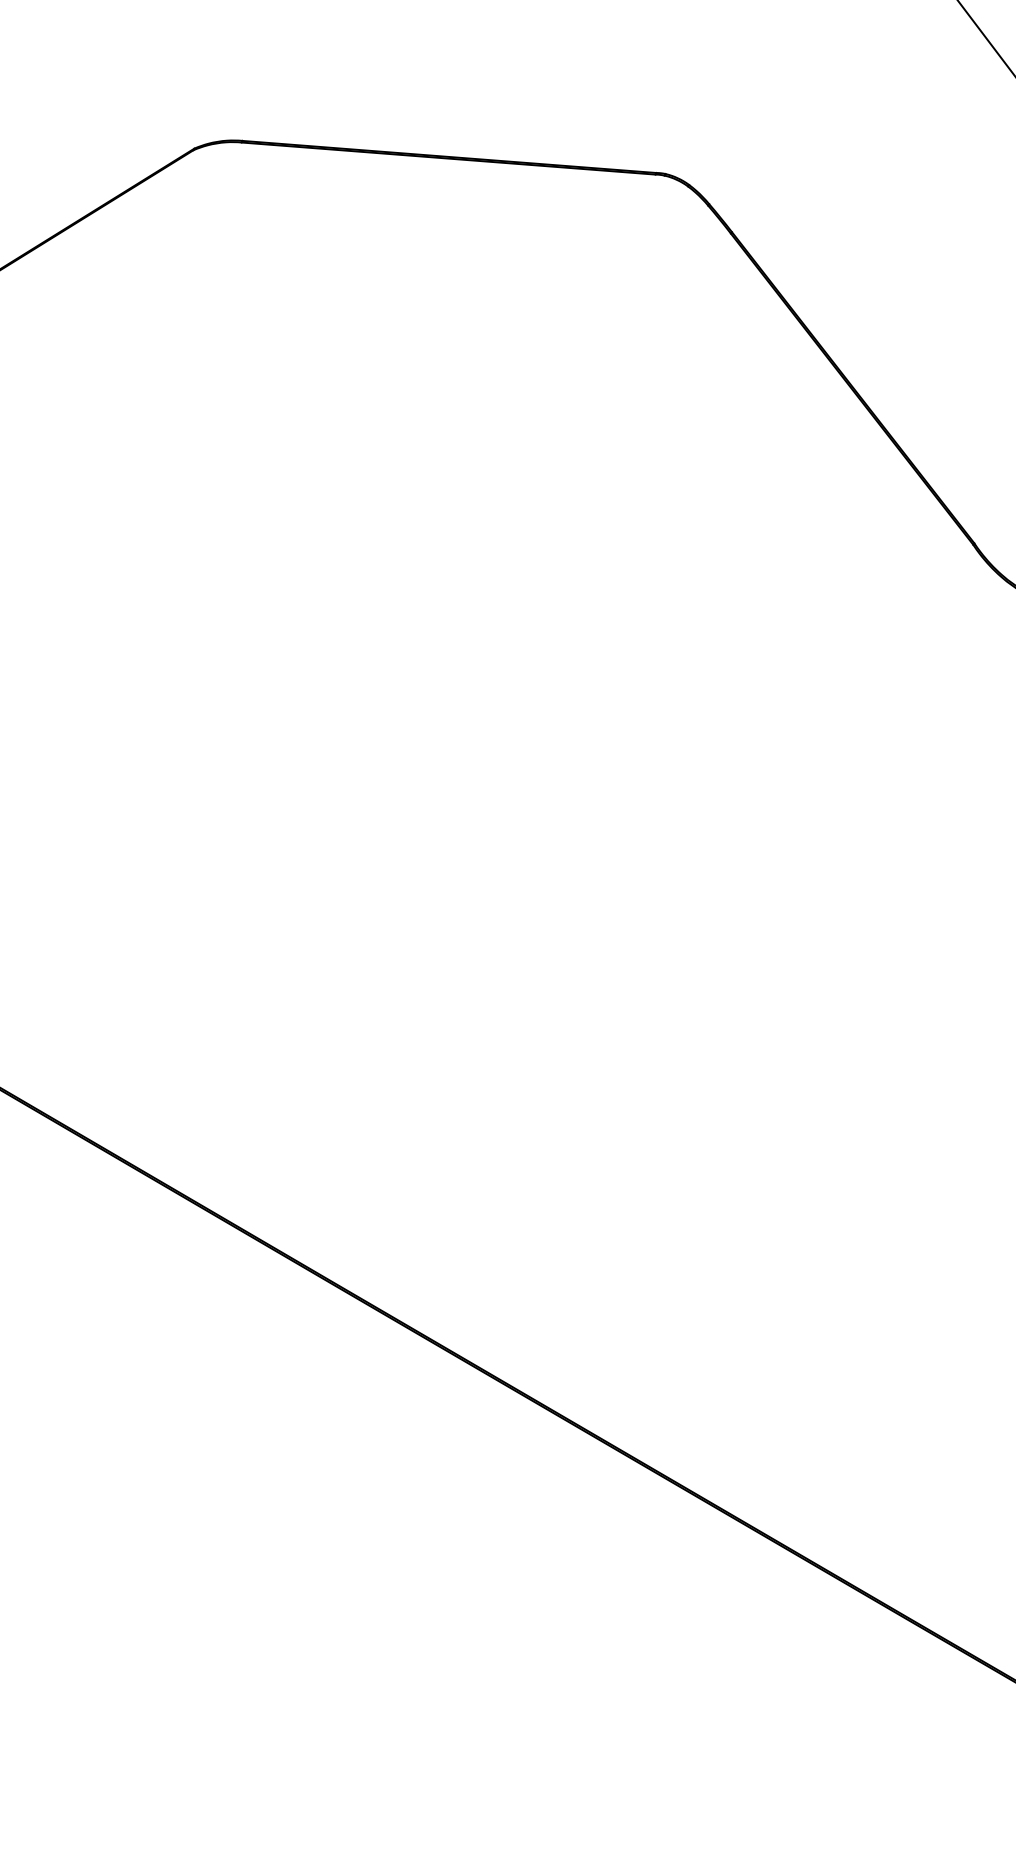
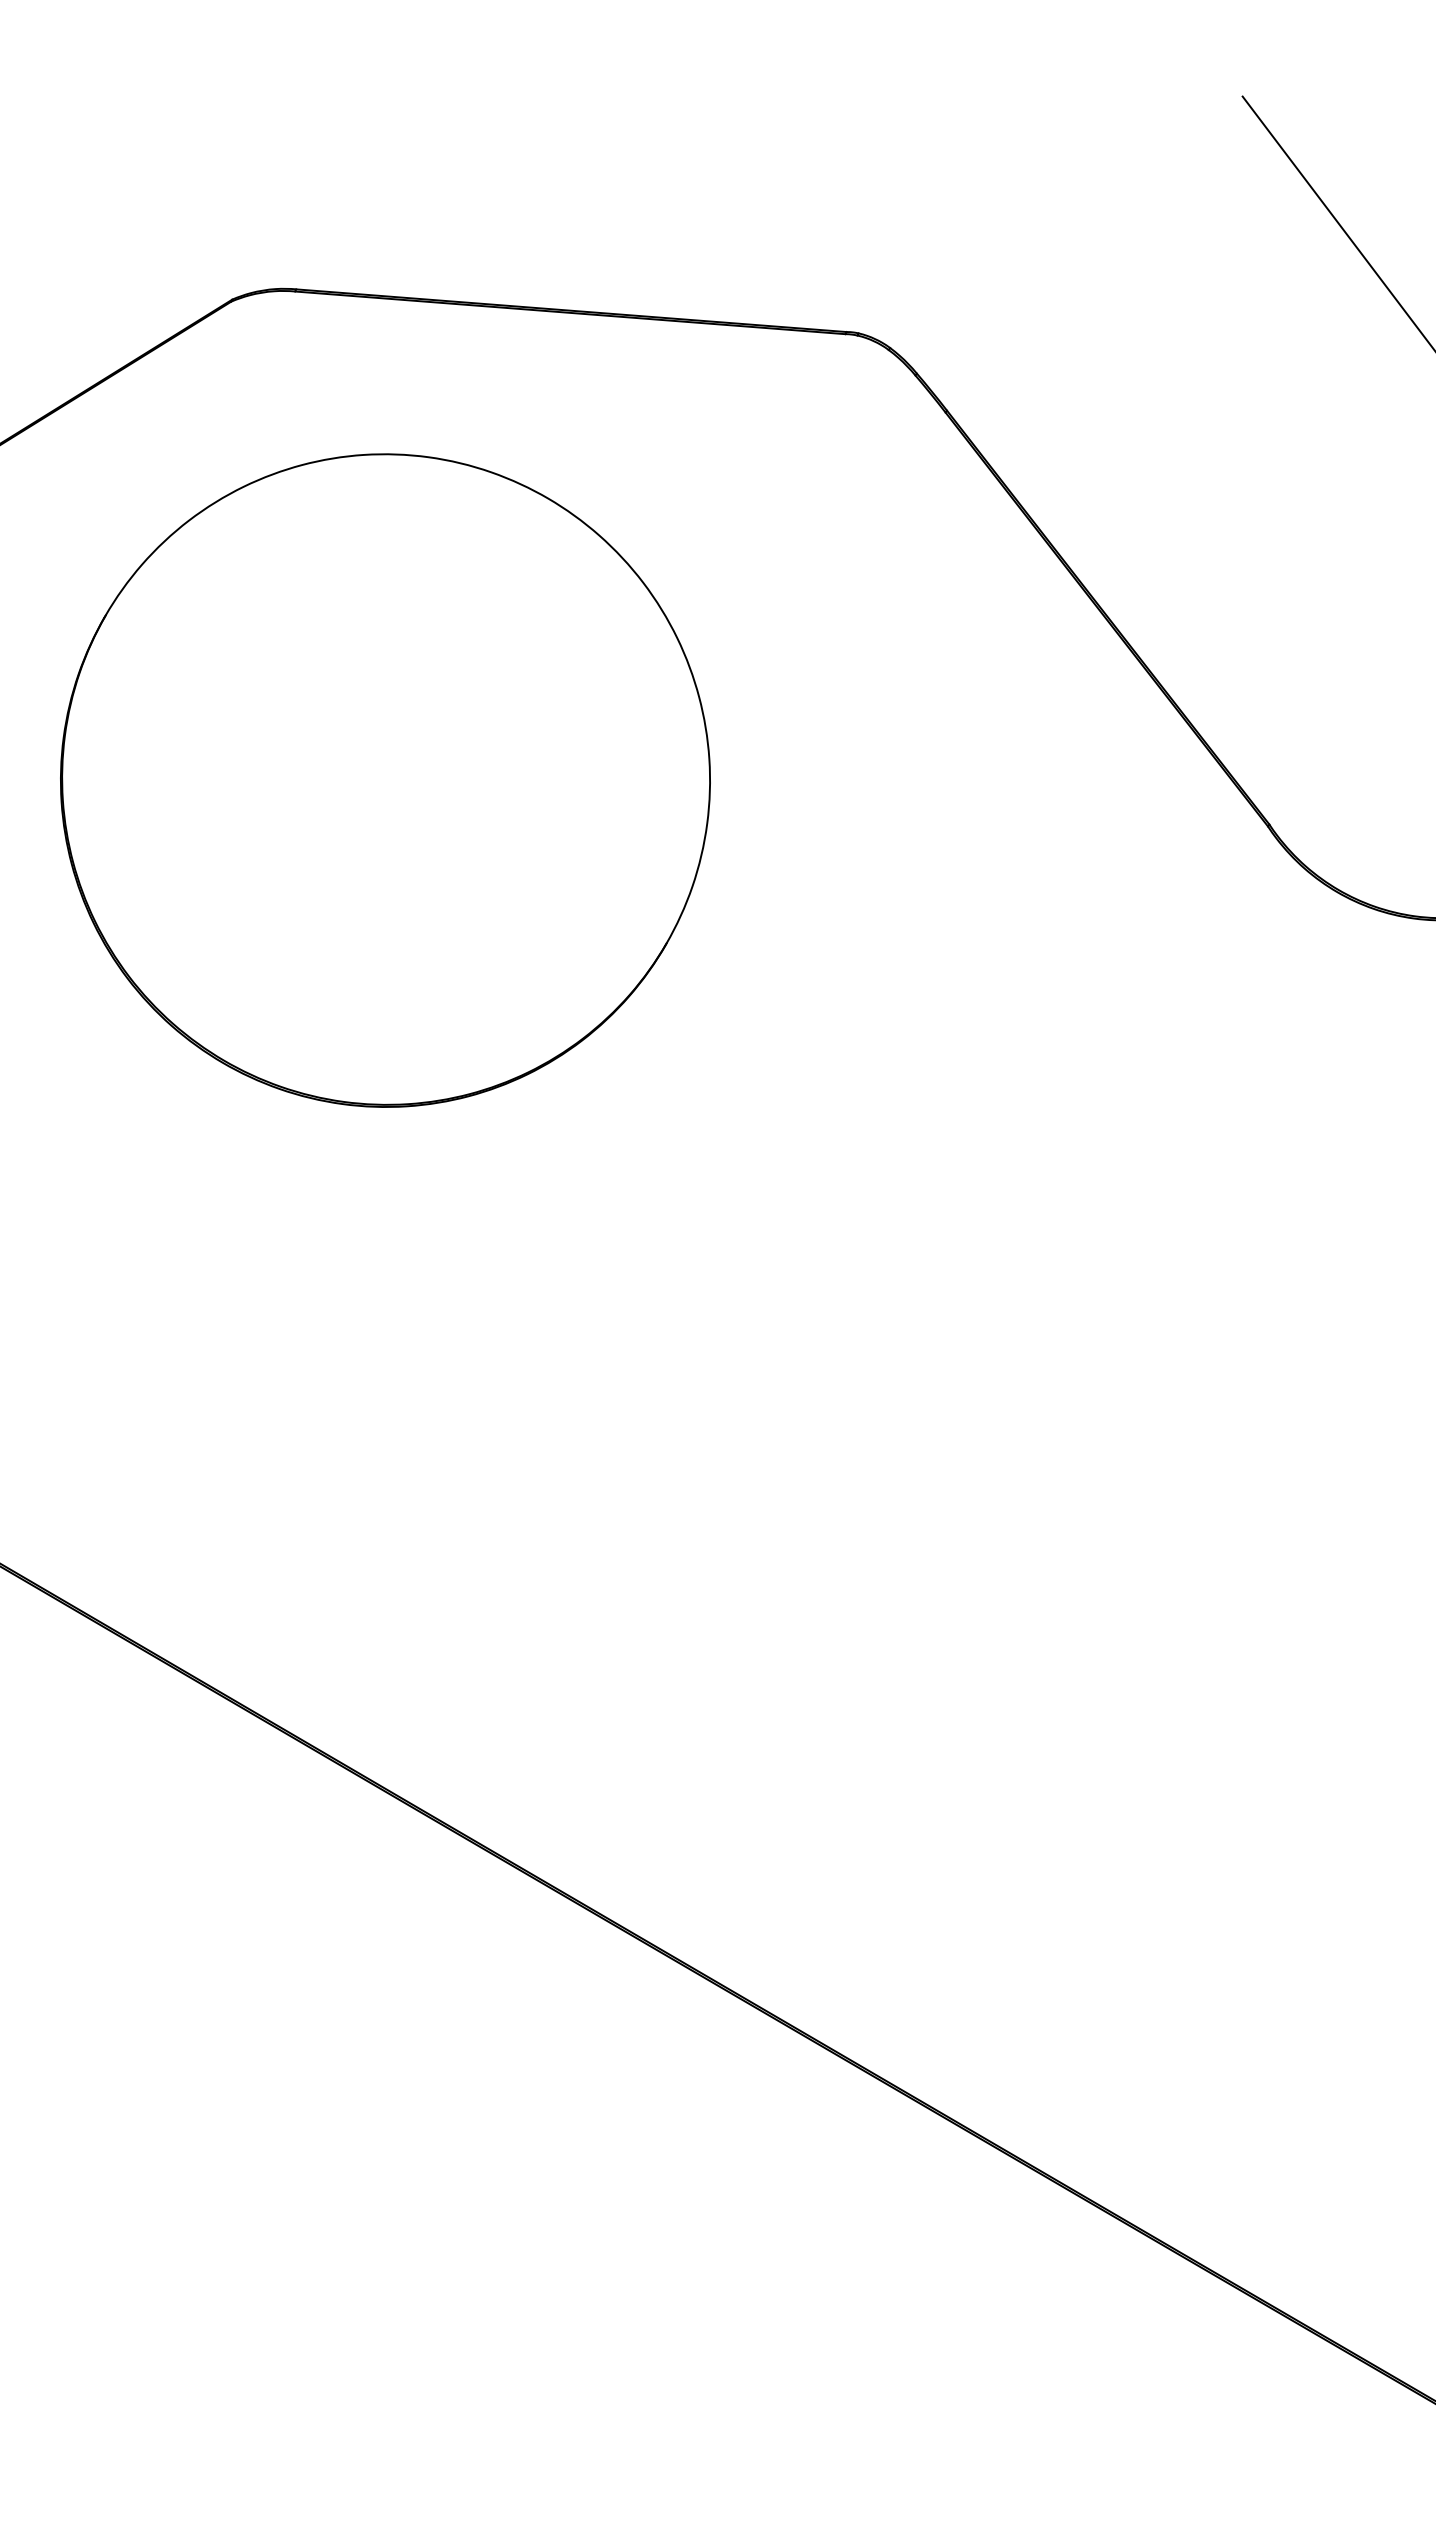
part: (309, 510) -> (385, 780), added

